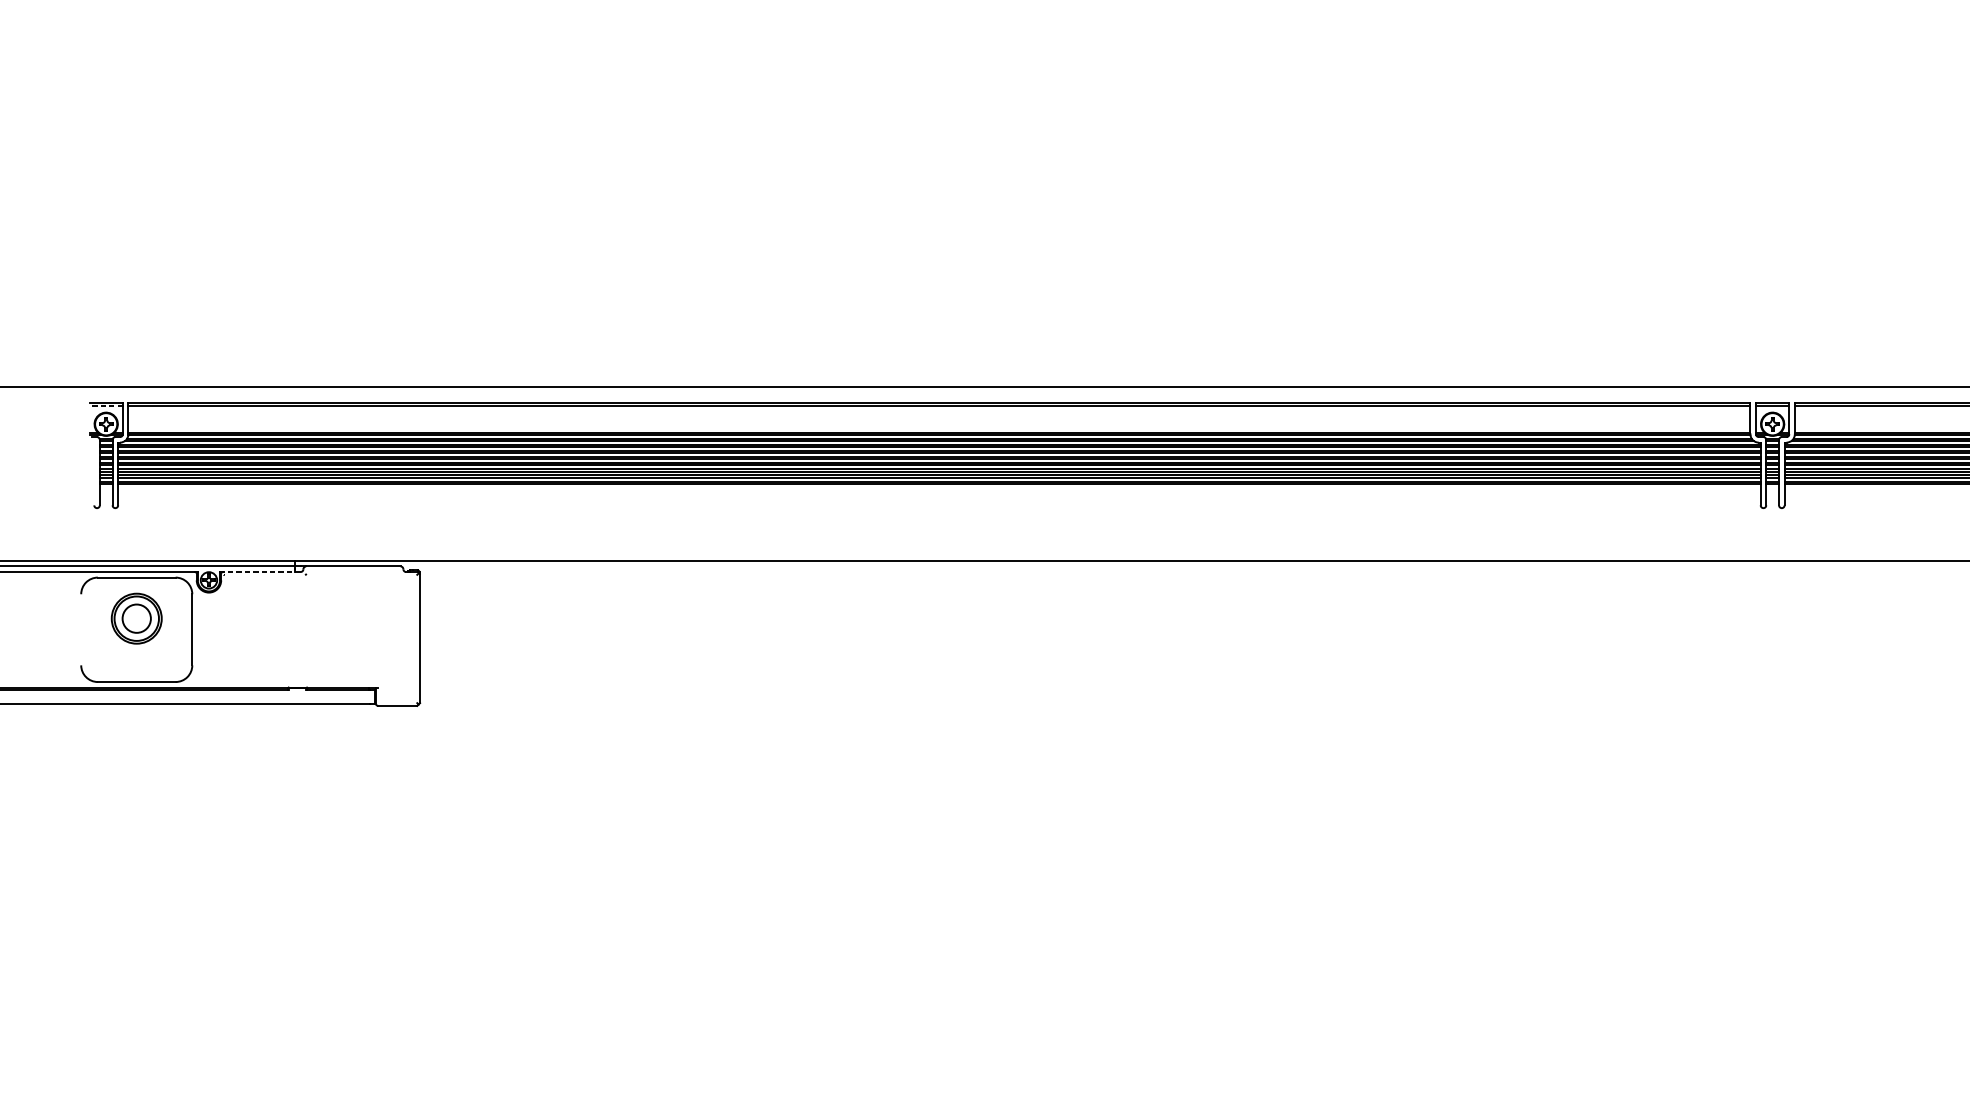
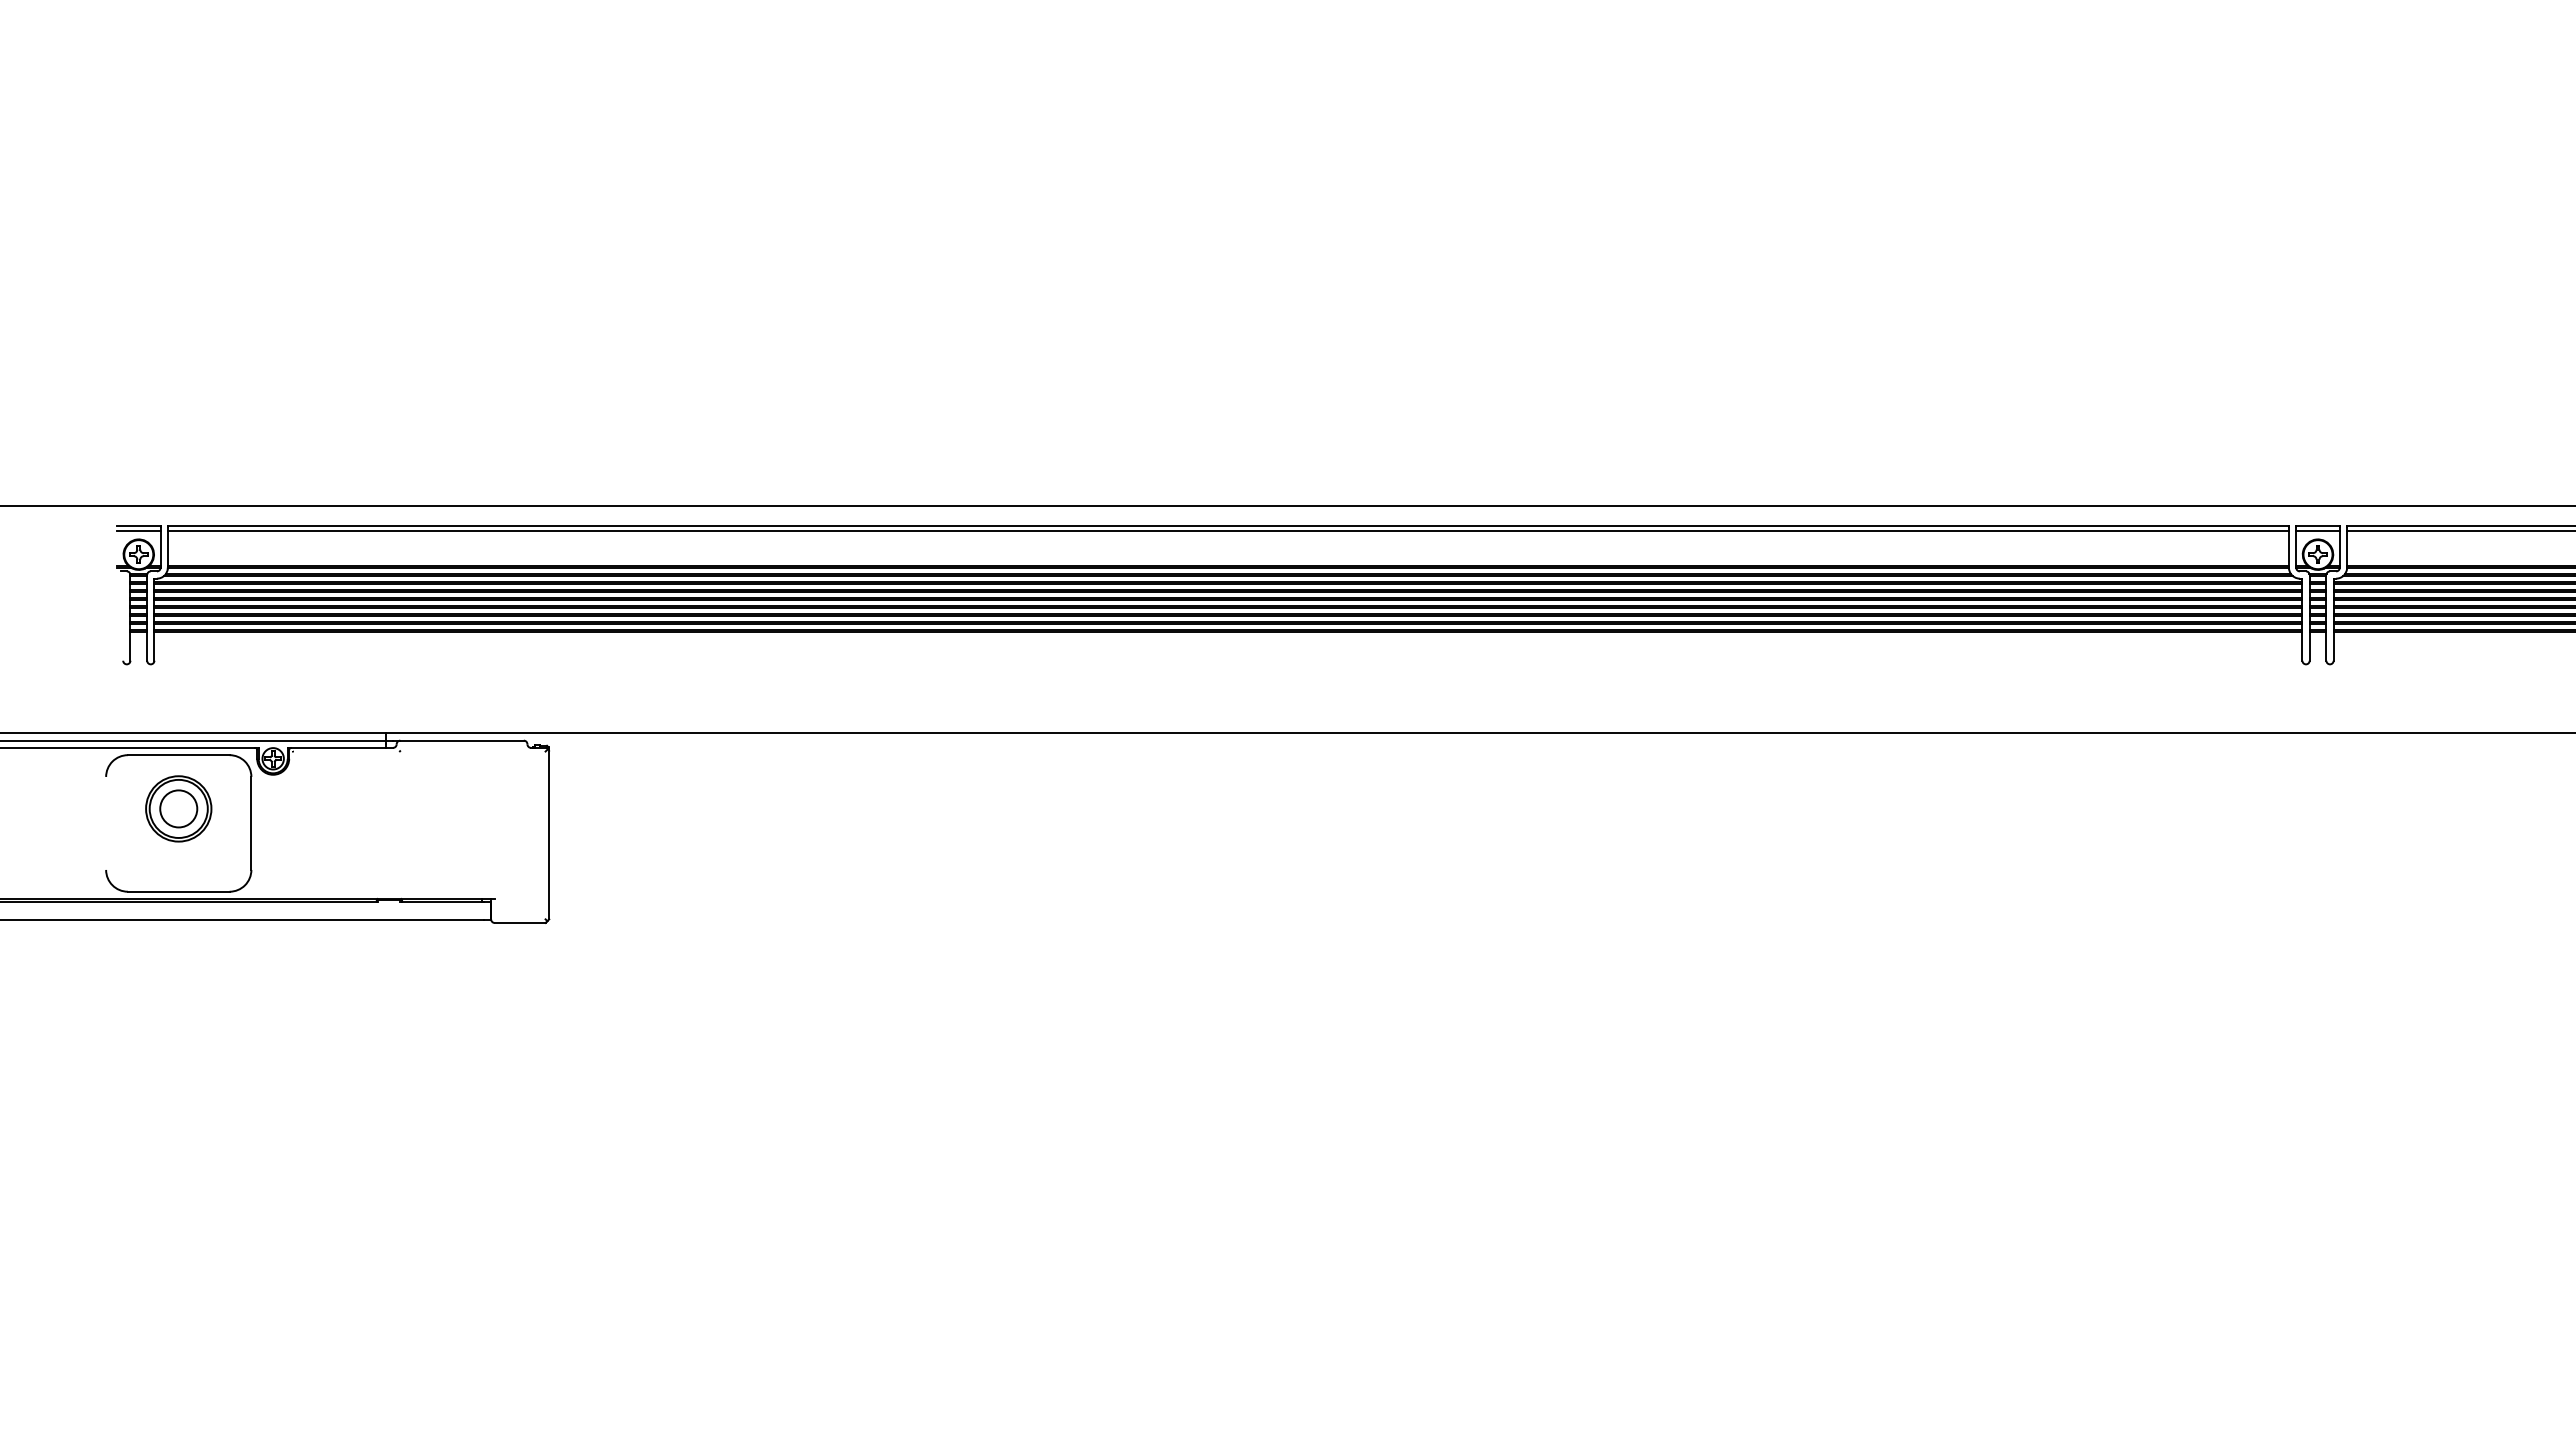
line: (105, 405) -> (138, 530), dashed -> solid
line: (261, 571) -> (342, 747), dashed -> solid

